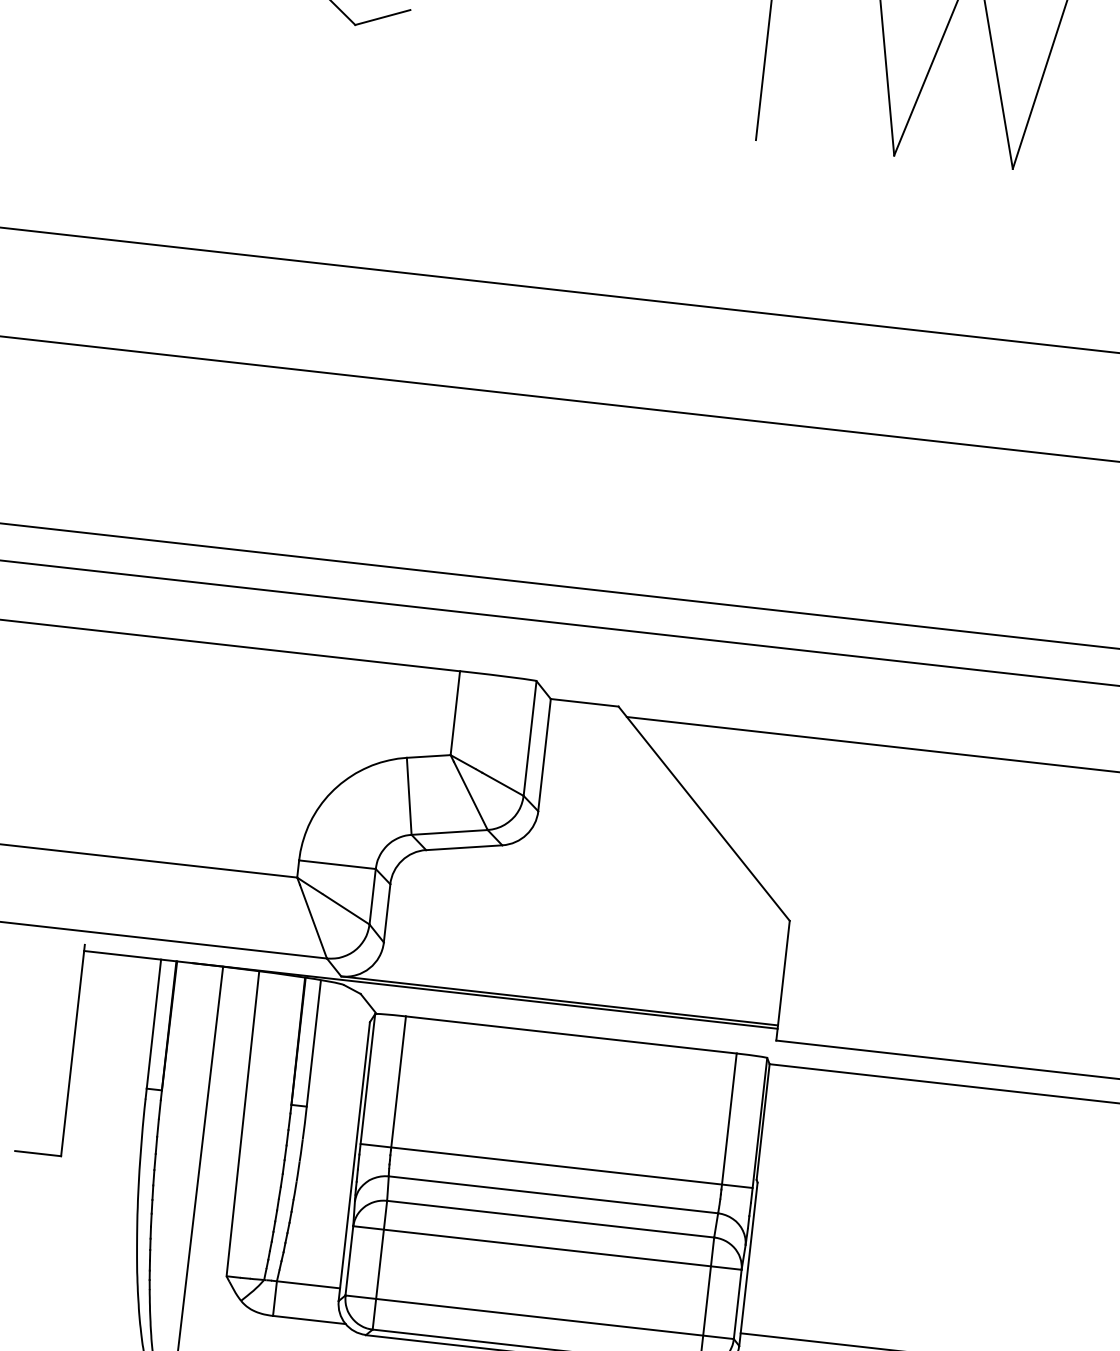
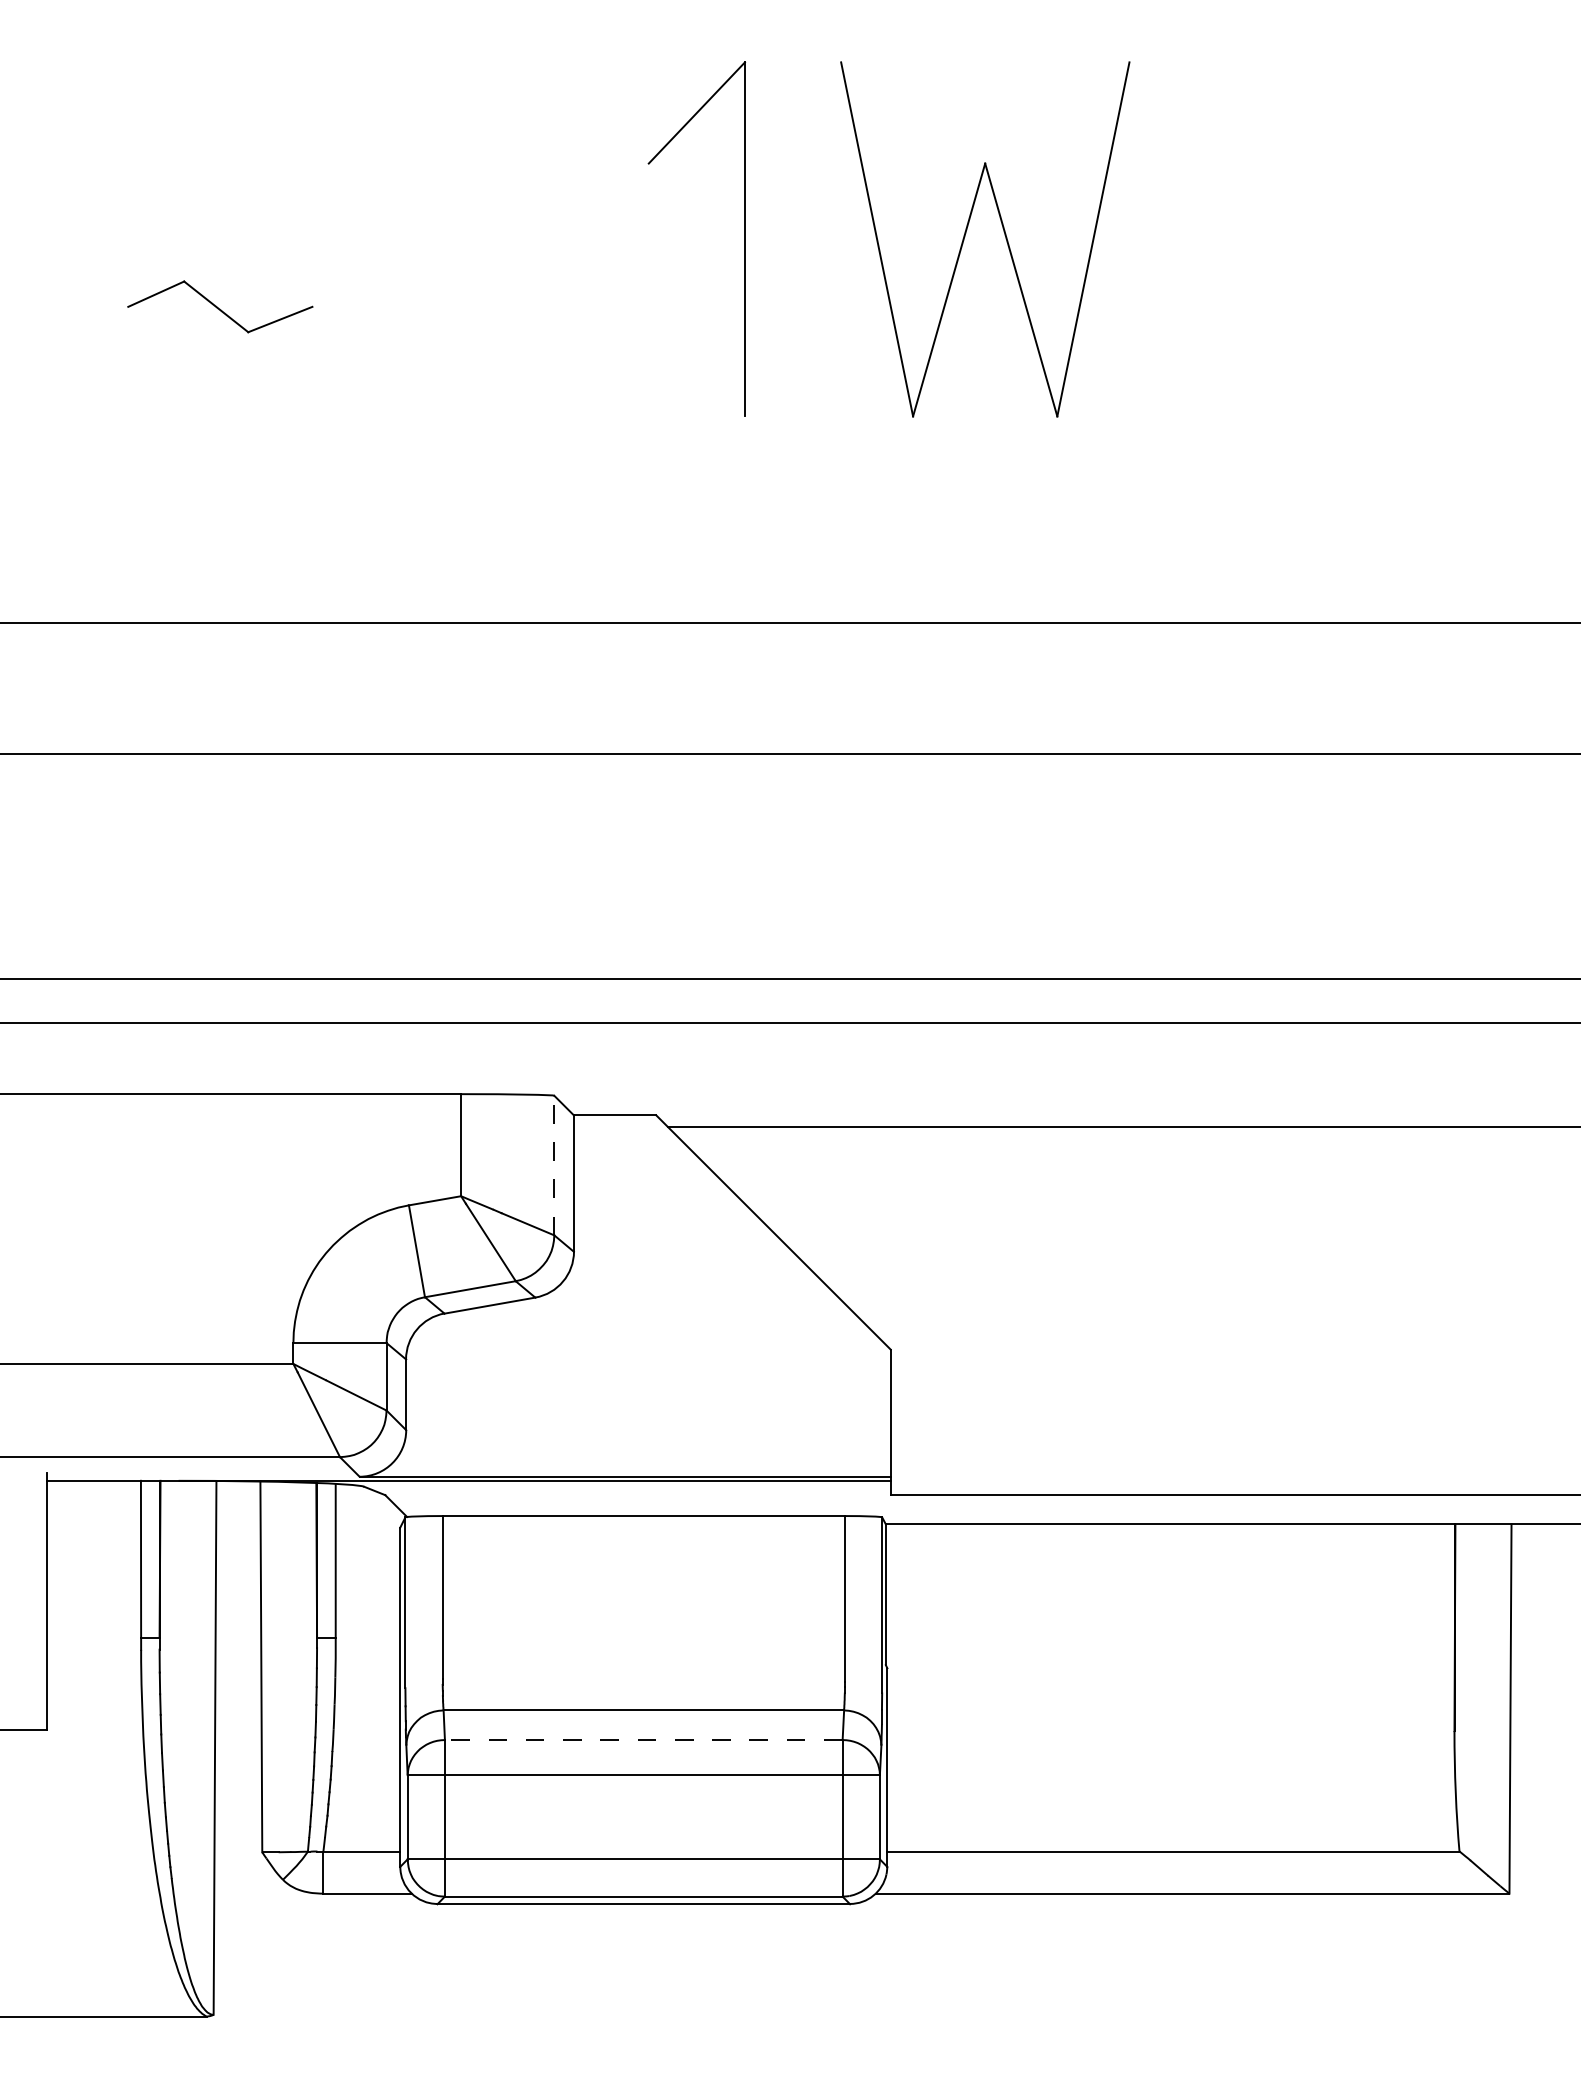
line: (530, 738) -> (554, 1165), solid -> dashed
line: (556, 1166) -> (643, 1675), removed
line: (550, 1219) -> (643, 1740), solid -> dashed

